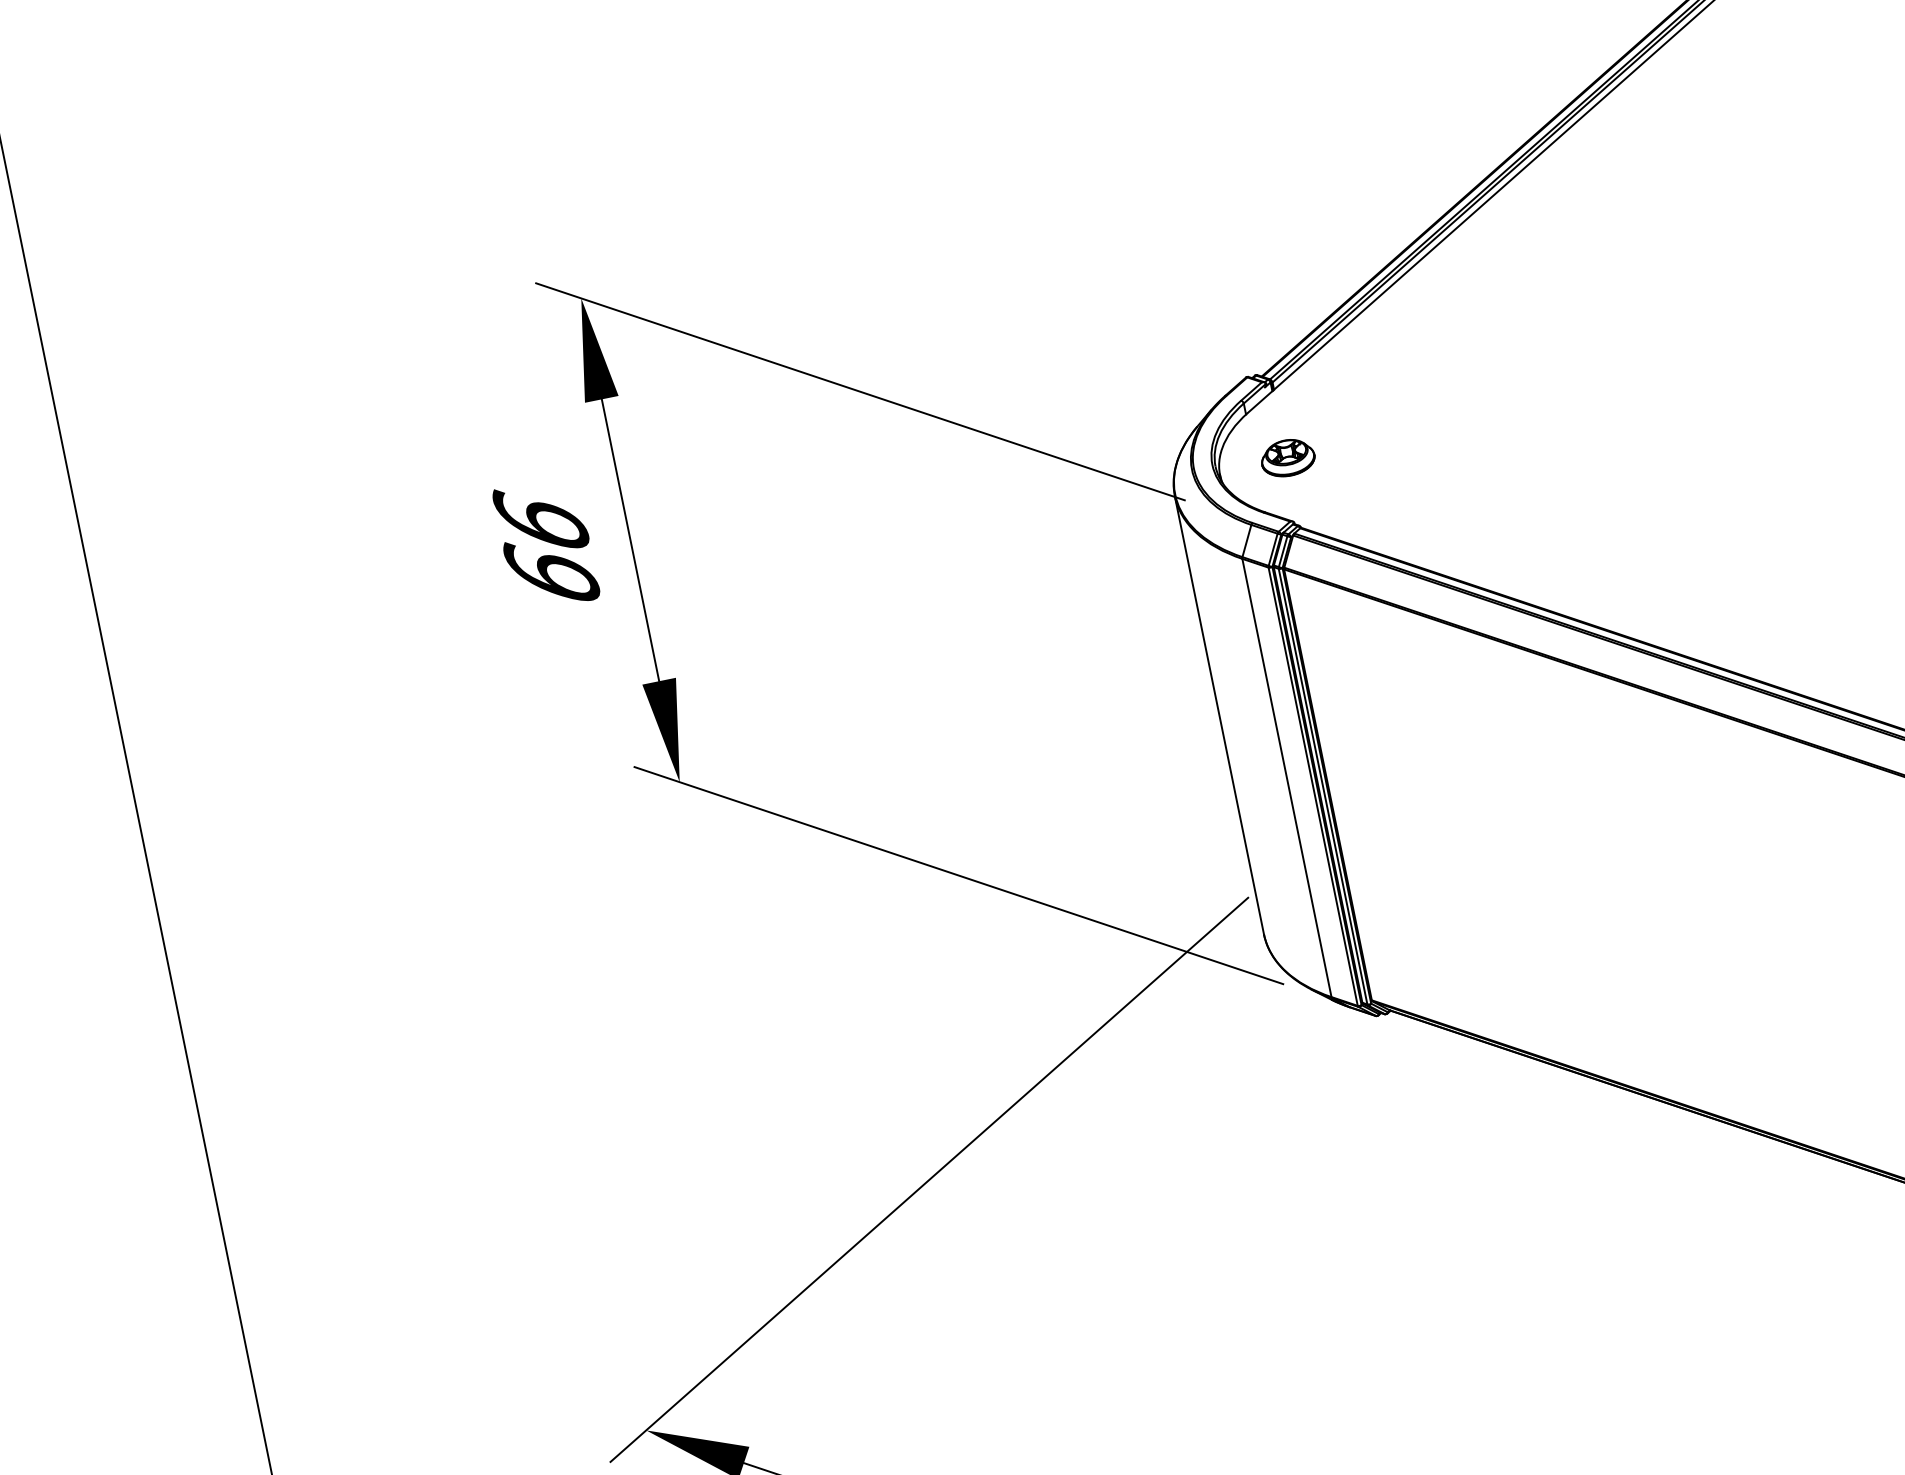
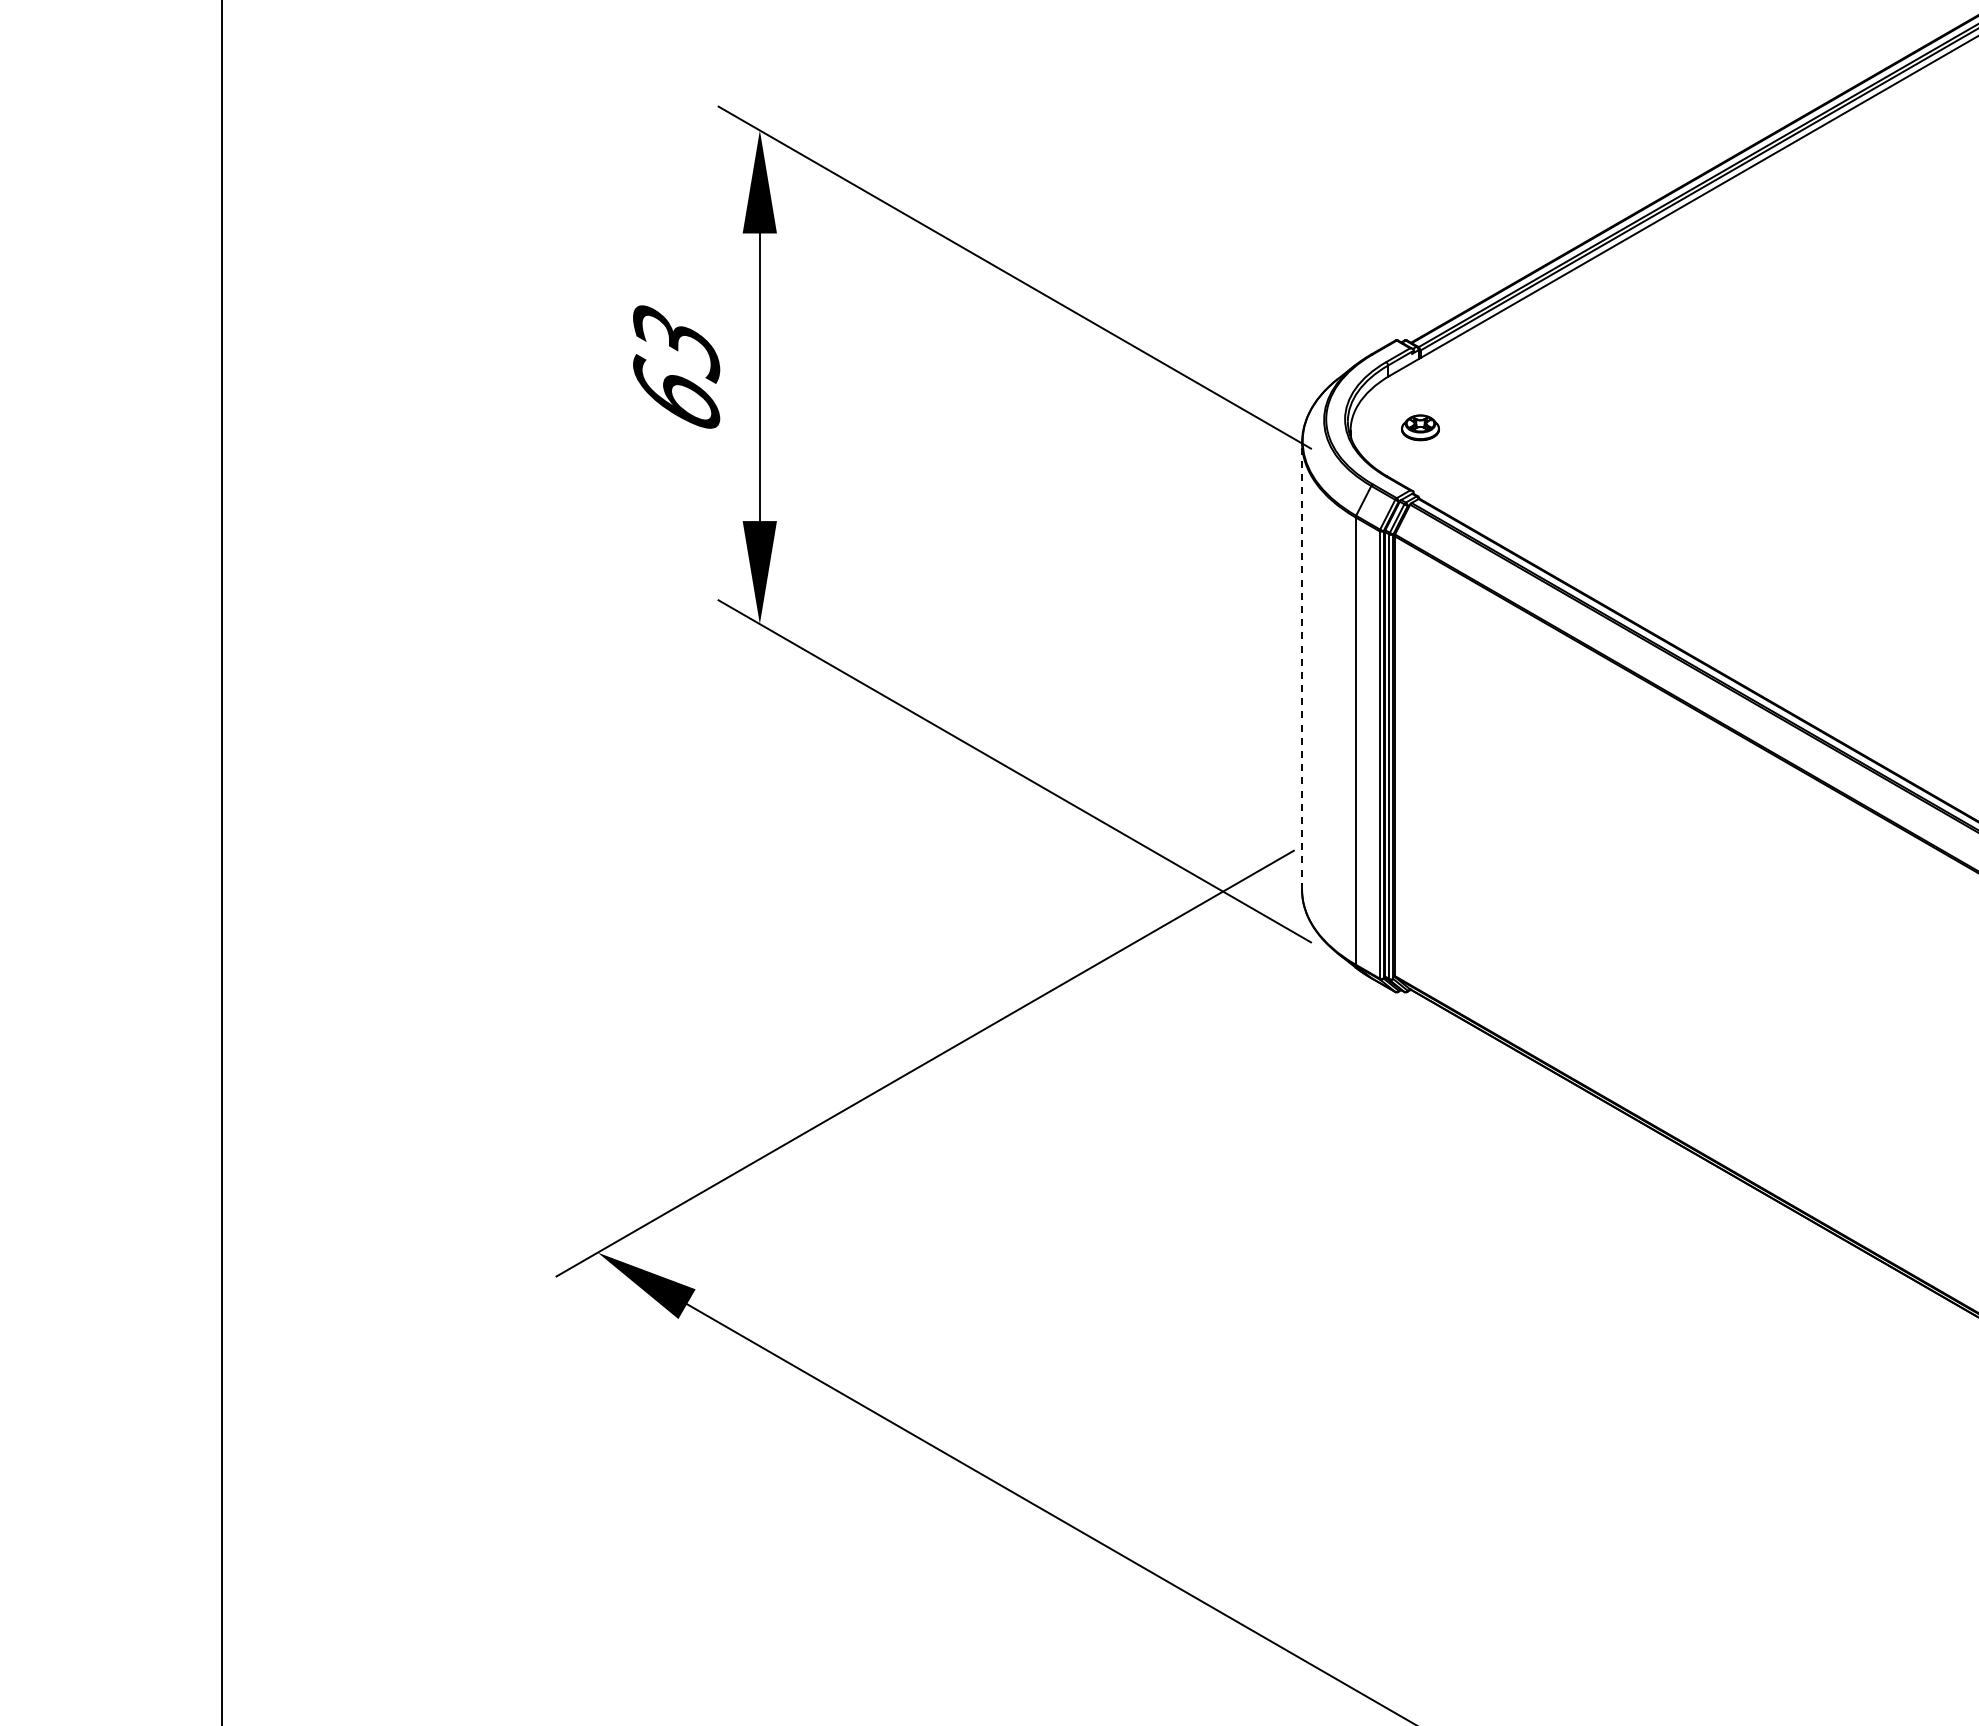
part: (1287, 457) -> (1420, 427), size x0.7
text: (541, 521) -> (676, 341), 66 -> 63
line: (1219, 715) -> (1302, 666), solid -> dashed

